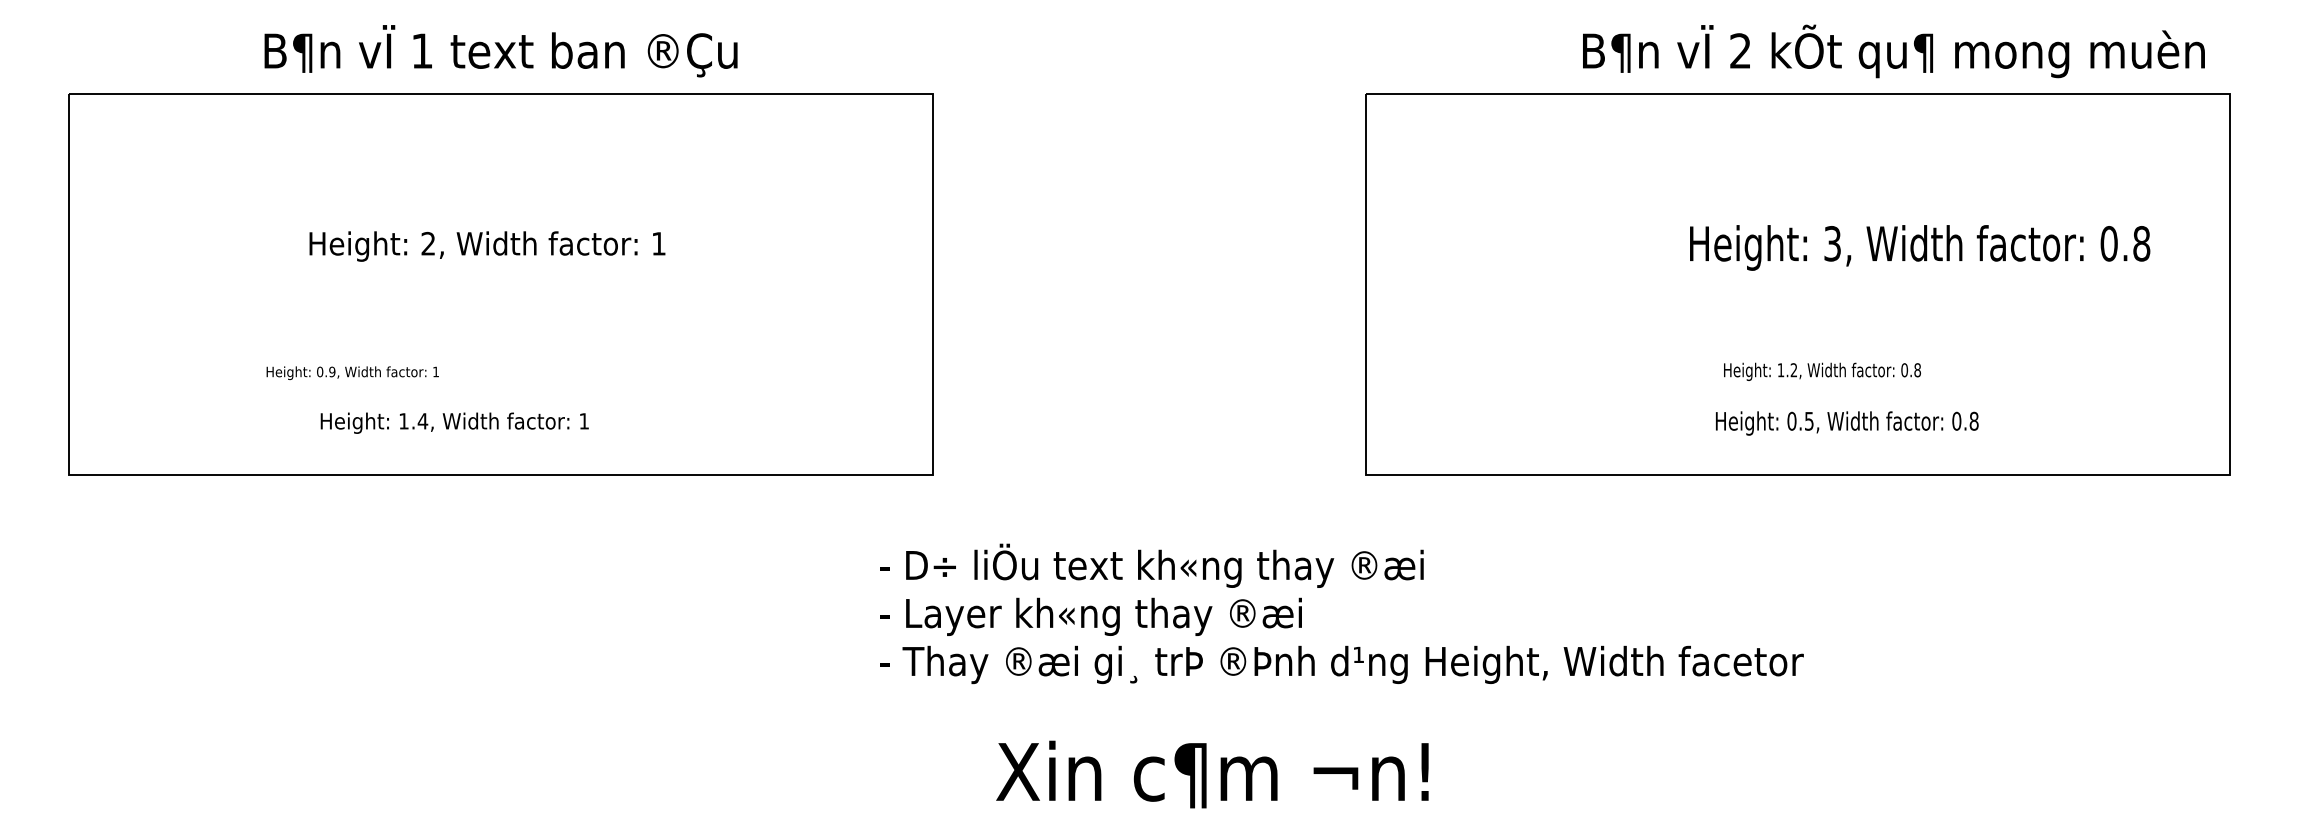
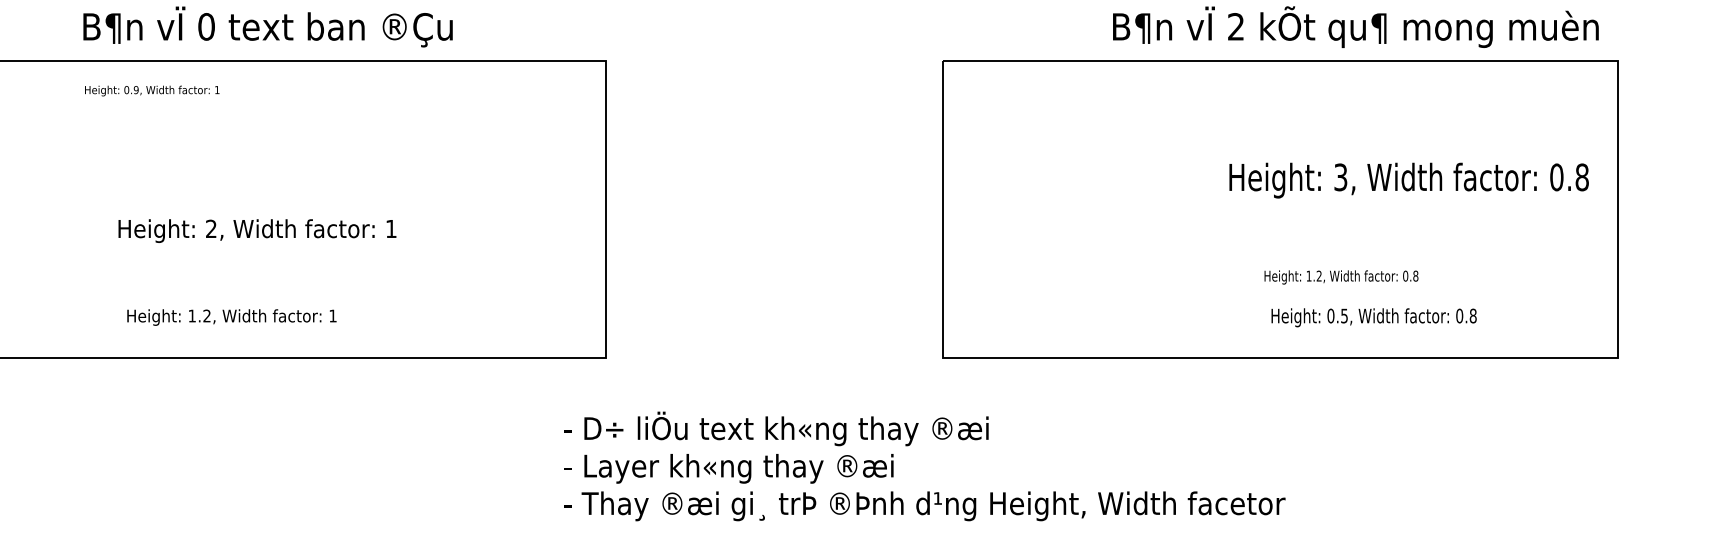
text: (422, 50) -> (206, 26), 1 -> 0
text: (487, 246) -> (257, 231), moved
text: (1920, 247) -> (1409, 180), moved
text: (1822, 371) -> (1341, 277), moved
text: (352, 372) -> (152, 90), moved
text: (422, 421) -> (206, 316), 1.4, -> 1.2,
text: (1847, 423) -> (1374, 317), moved

